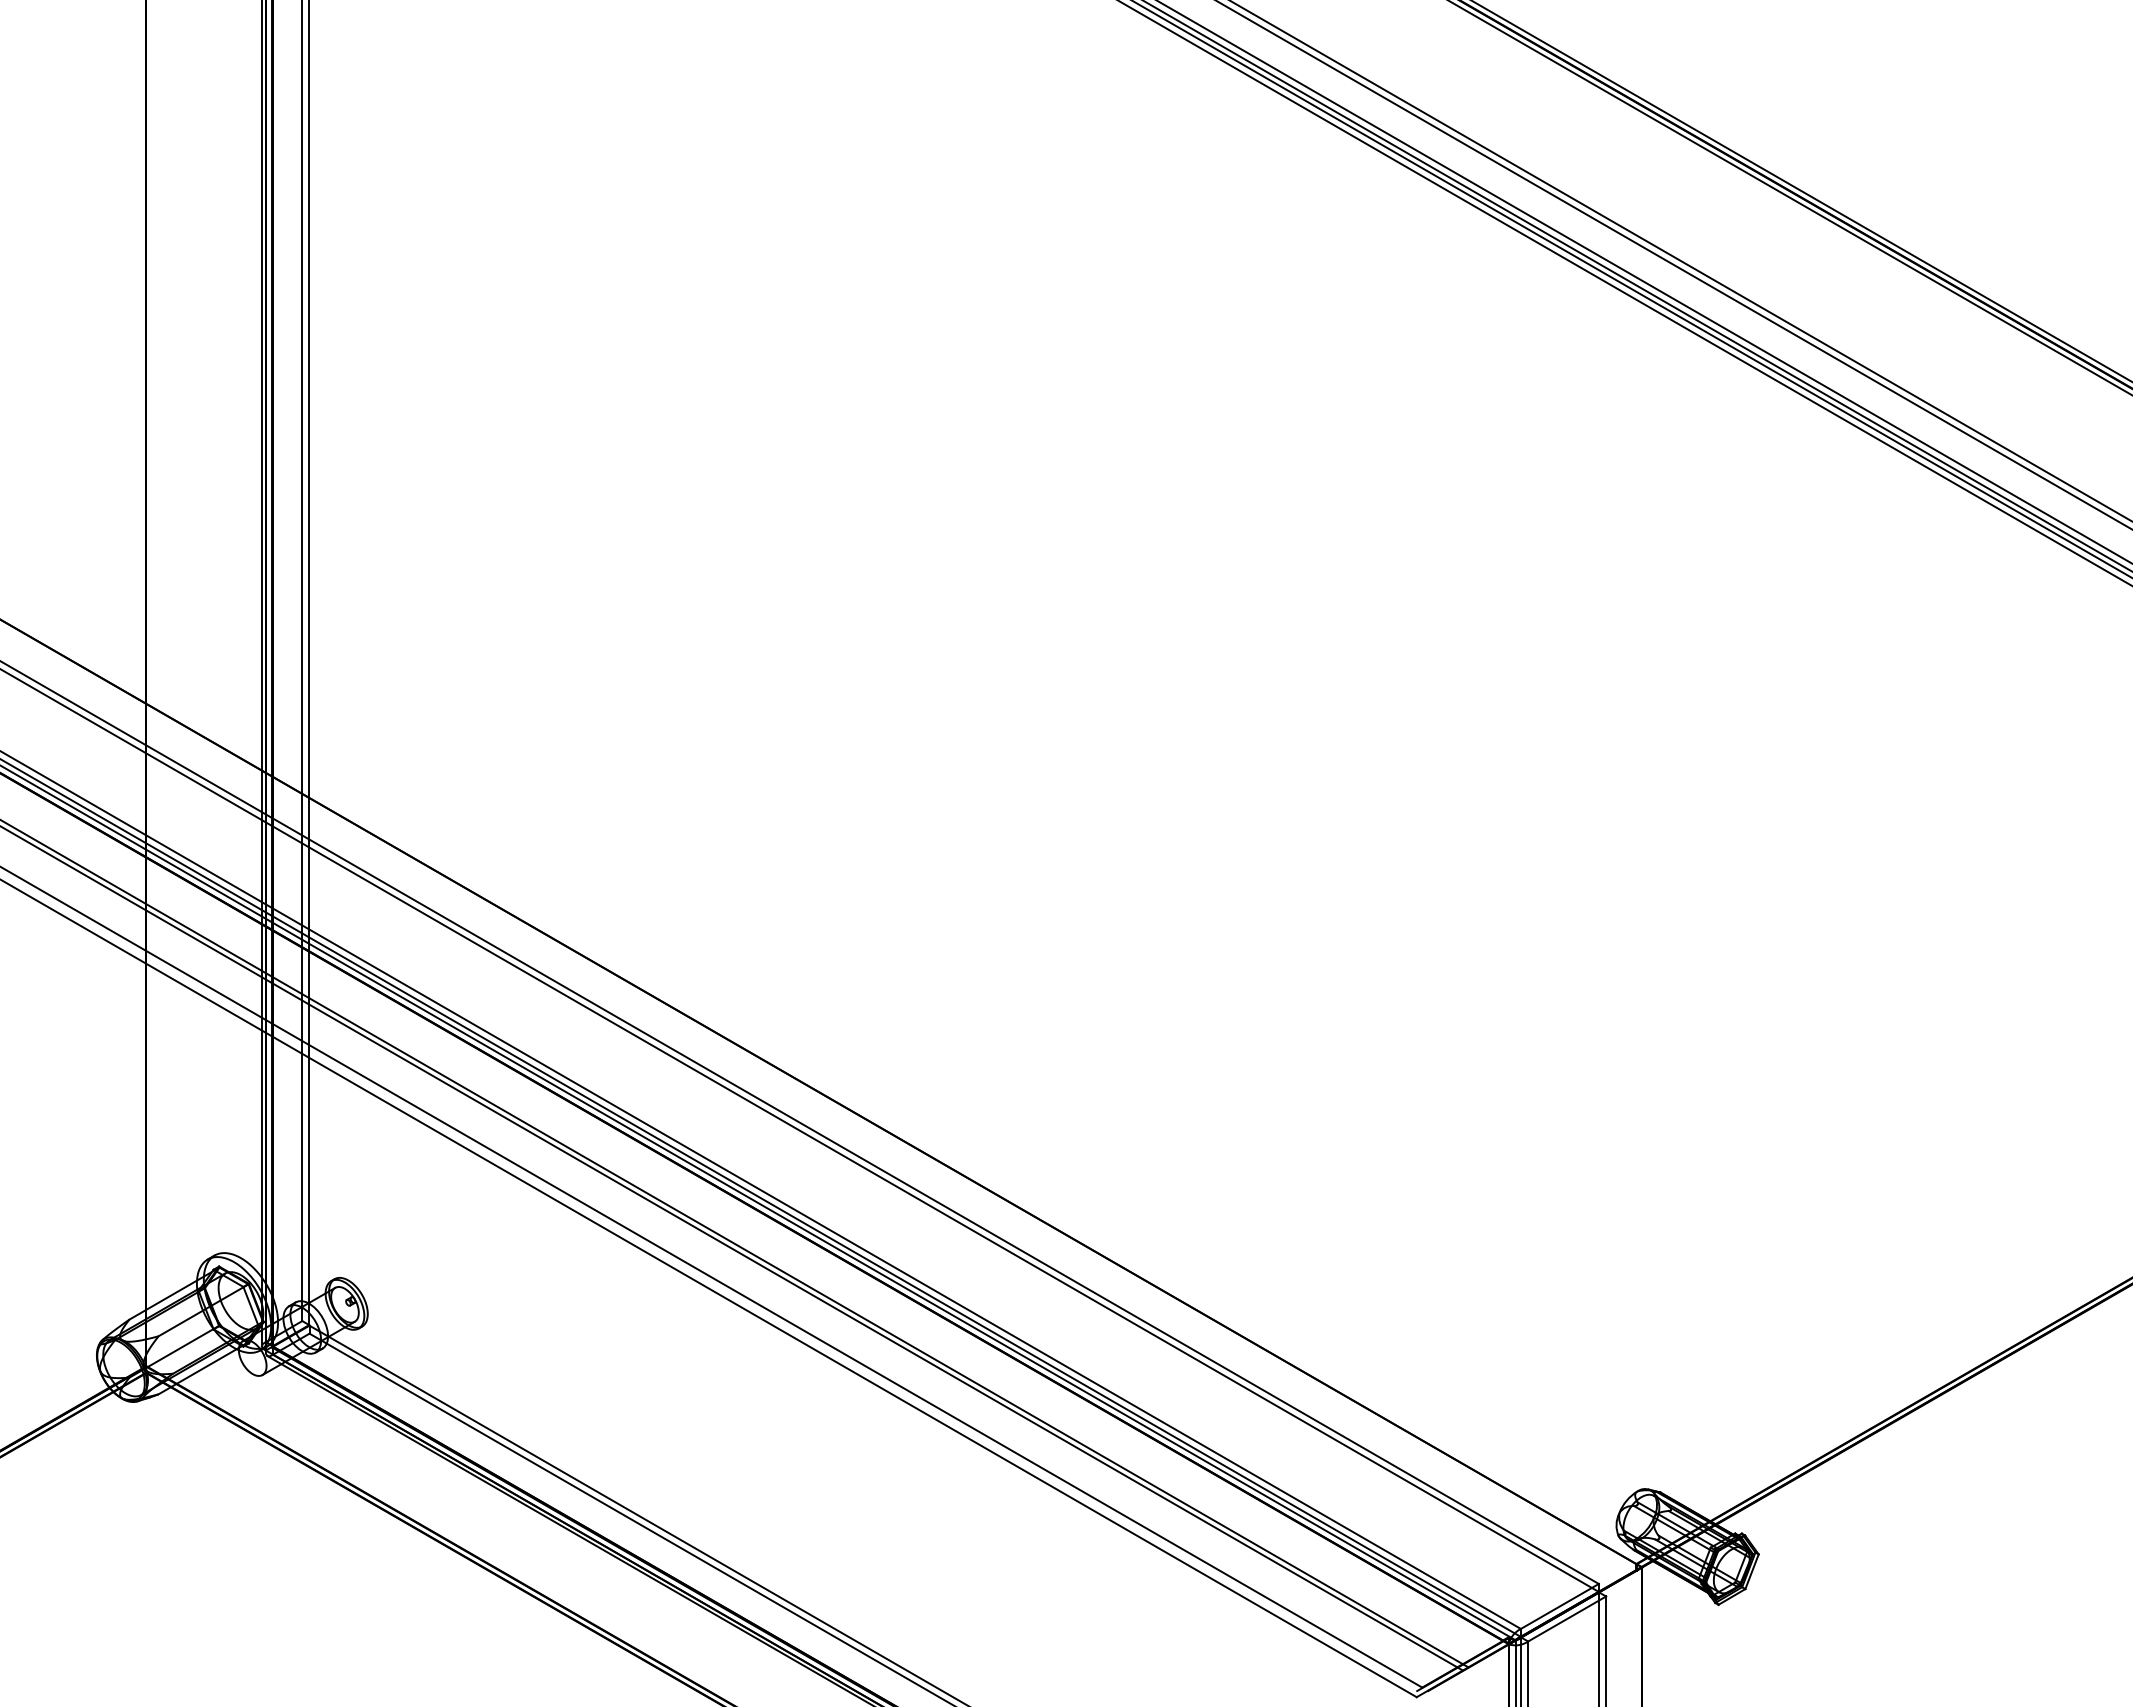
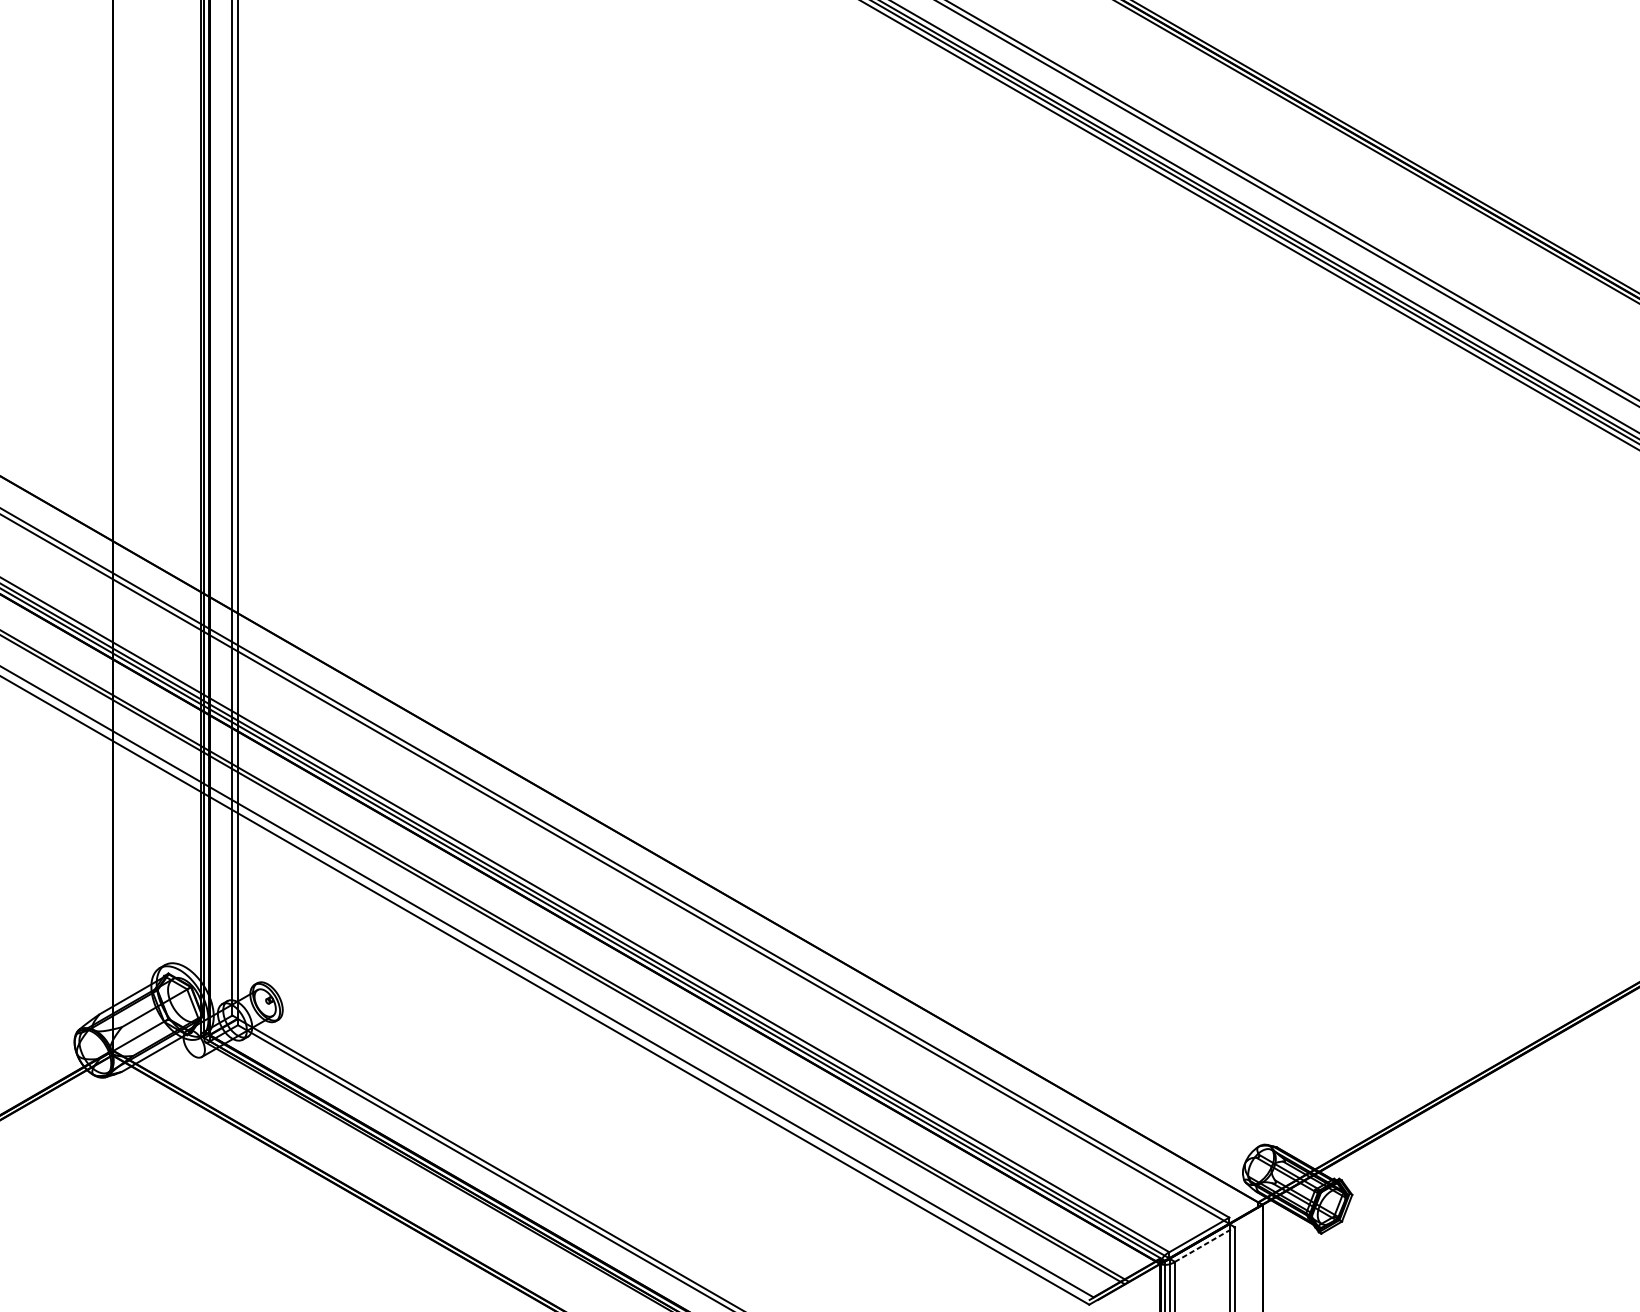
line: (1567, 1618) -> (1205, 1244), solid -> dashed

